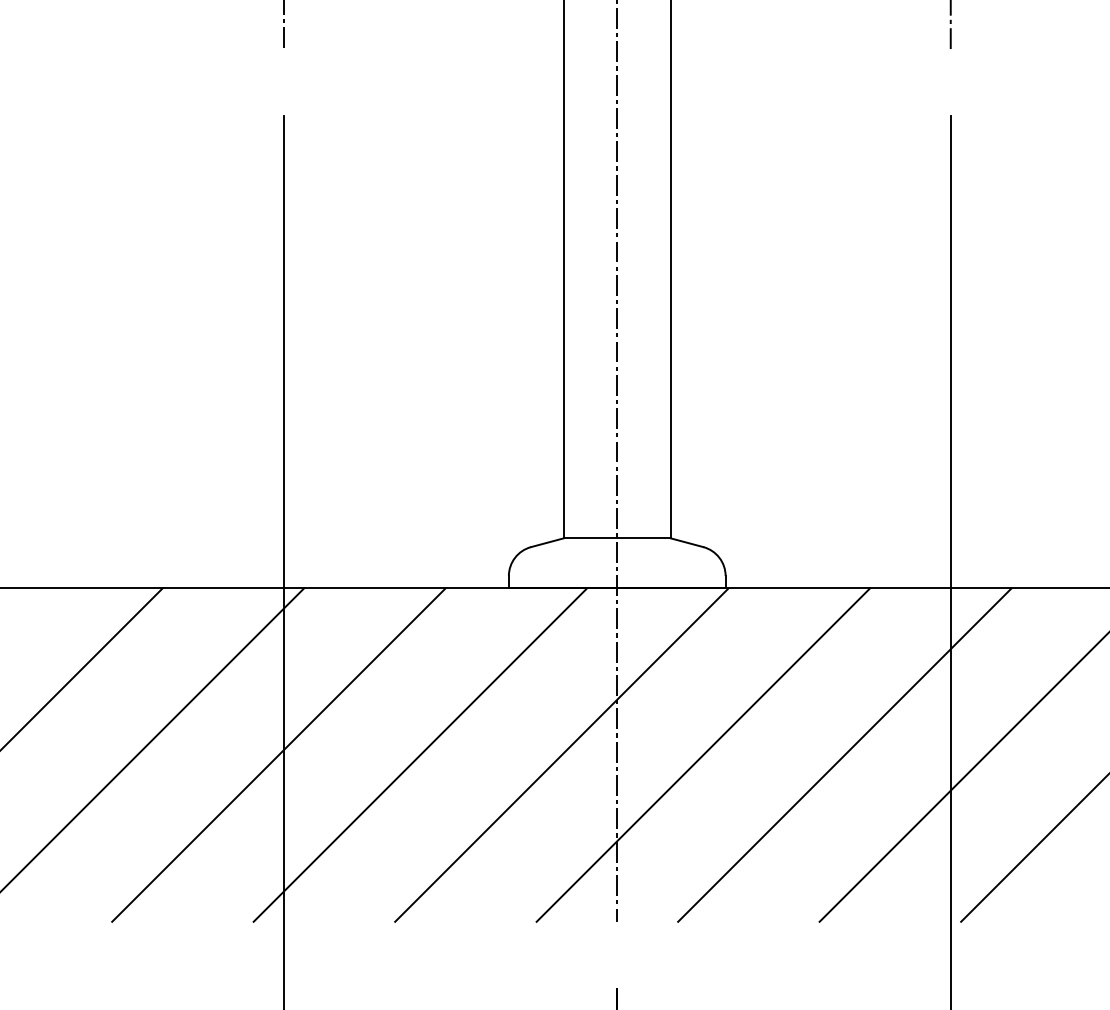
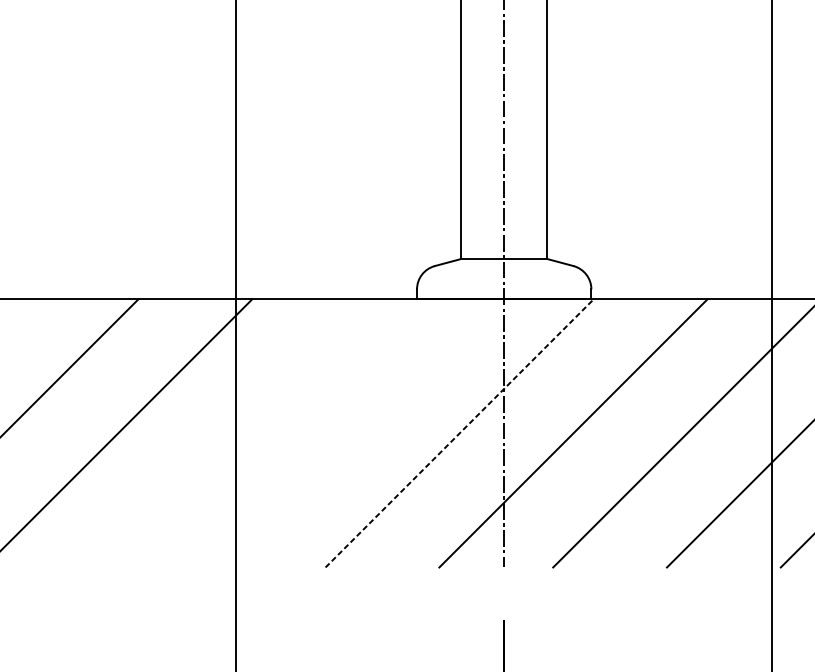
line: (278, 754) -> (231, 432), removed
line: (420, 754) -> (345, 432), removed
line: (561, 755) -> (459, 433), solid -> dashed

